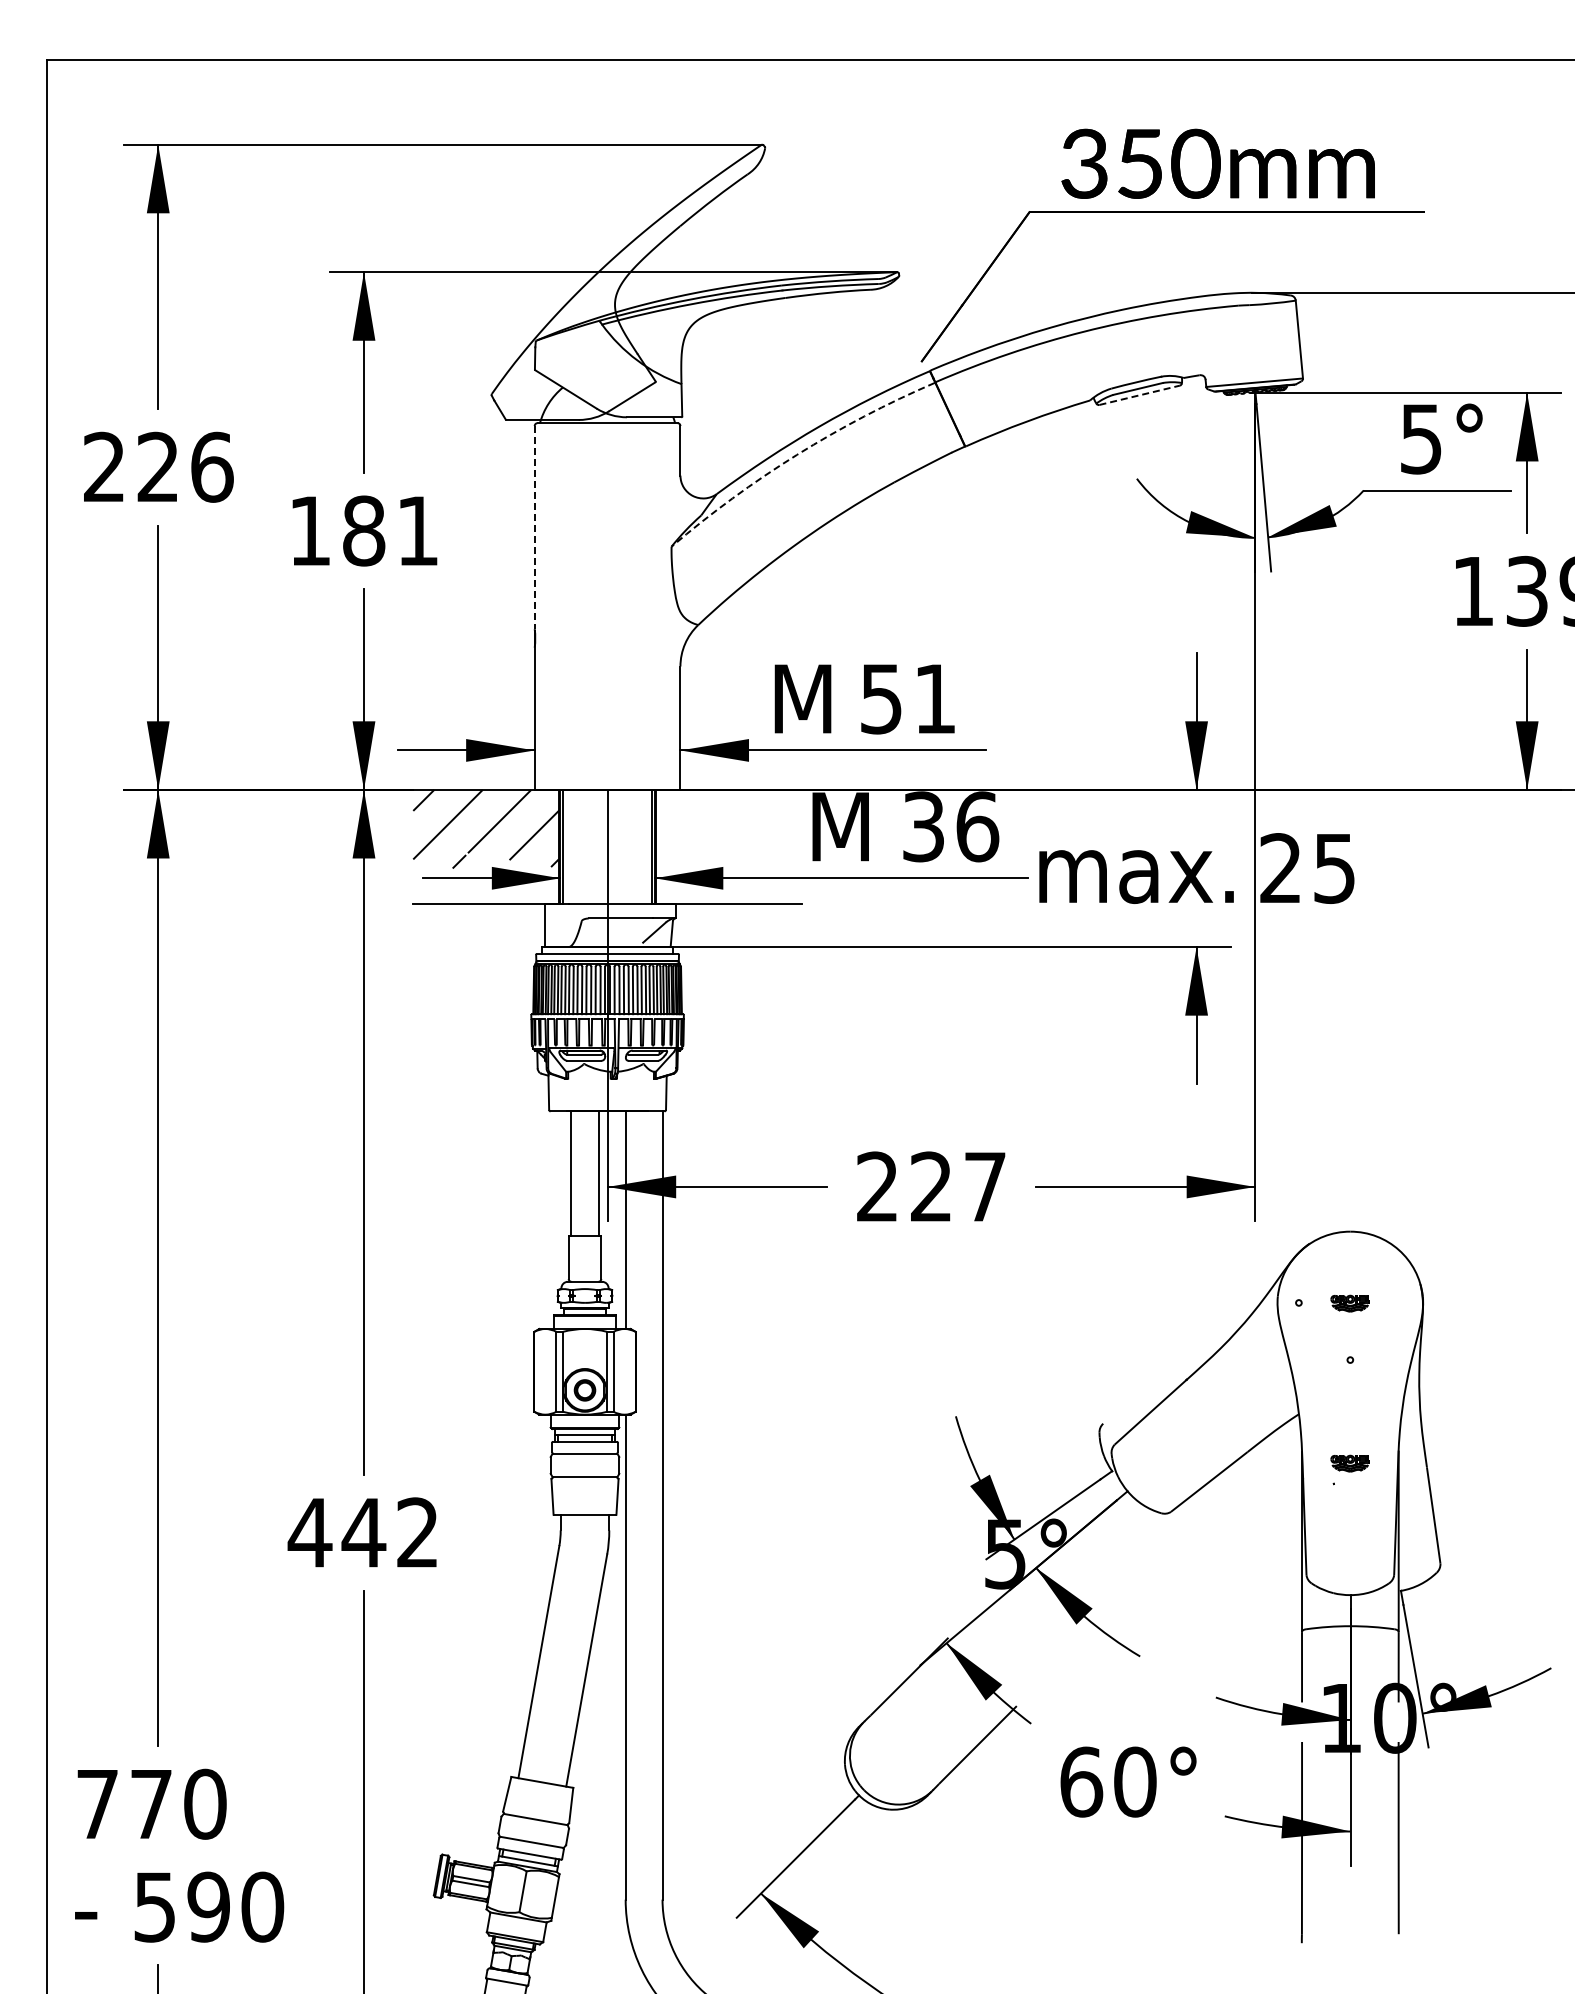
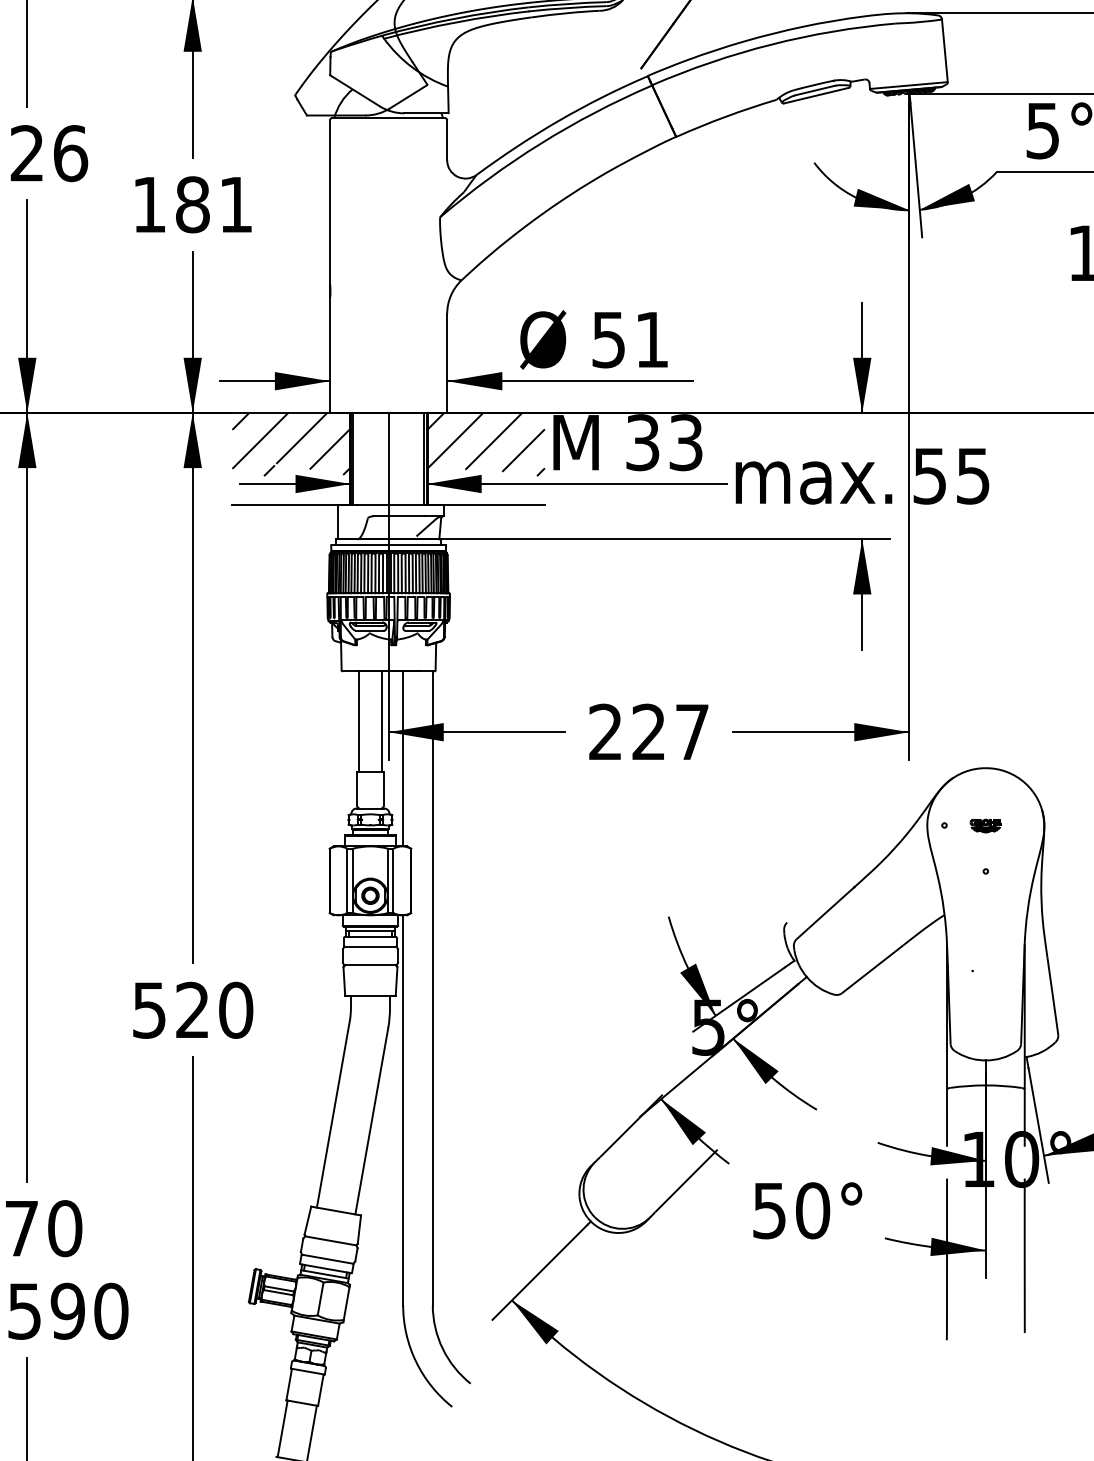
line: (1140, 395) -> (817, 95), dashed -> solid
arc: (796, 454) -> (540, 143), dashed -> solid
line: (534, 527) -> (329, 201), dashed -> solid
text: (801, 699) -> (544, 340), M -> Ø
text: (977, 826) -> (686, 442), 36 -> 33
hatch: (728, 828) -> (485, 443), added
text: (1280, 868) -> (929, 476), 25 -> 55
part: (1349, 1463) -> (985, 954), removed
text: (363, 1532) -> (192, 1010), 442 -> 520
text: (1081, 1781) -> (769, 1210), 60° -> 50°

